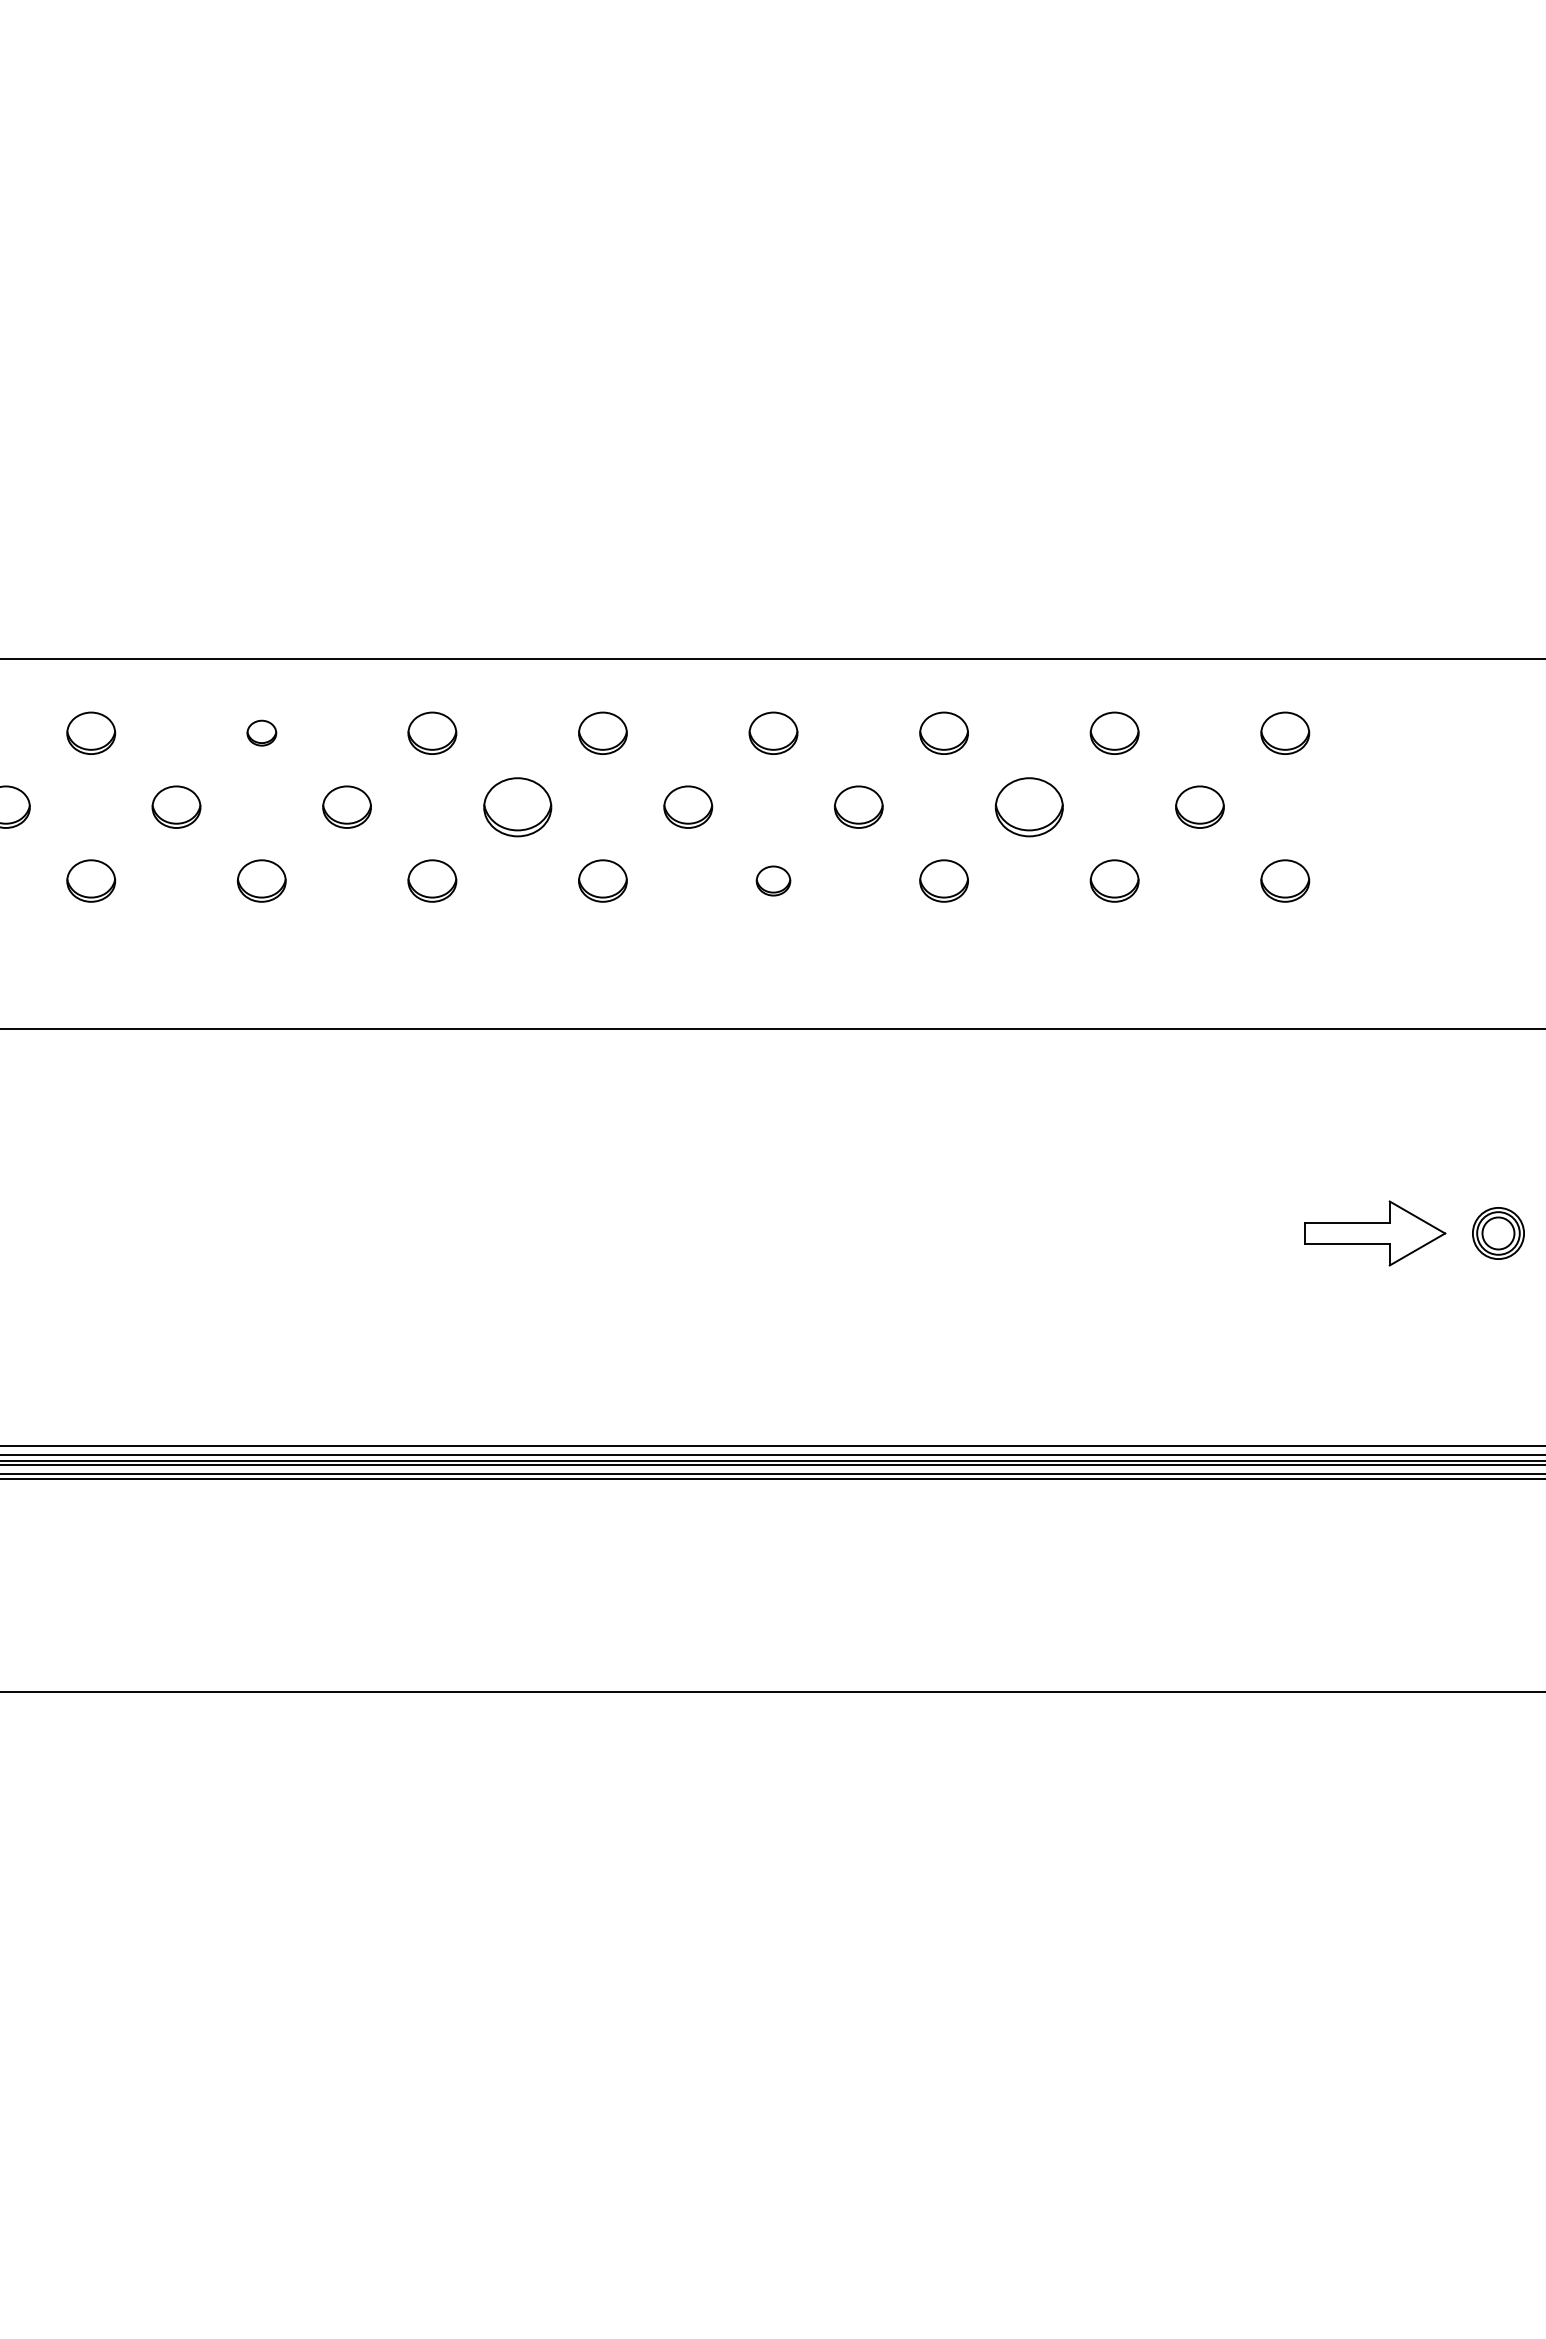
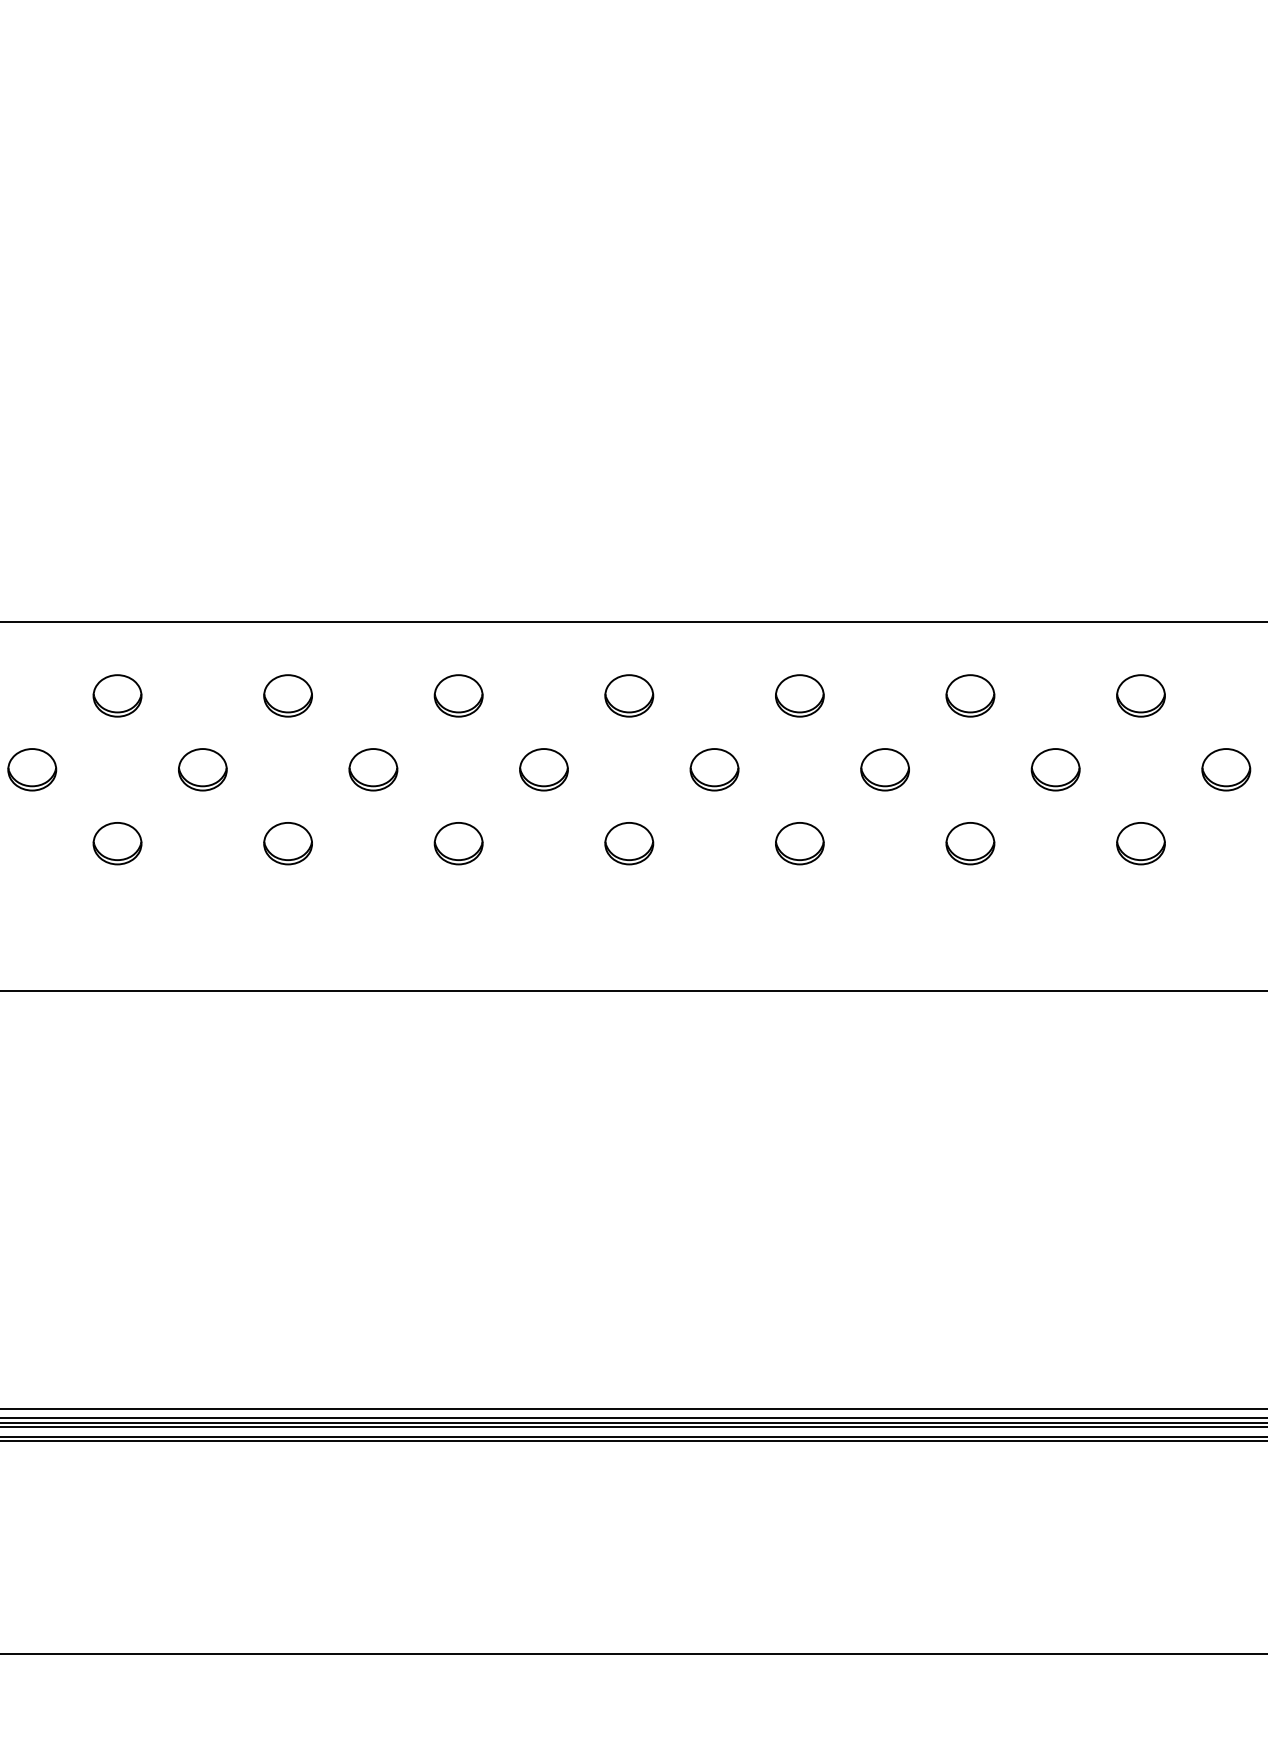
part: (261, 732) -> (287, 695), size x1.67
part: (517, 806) -> (543, 769), size x0.71
part: (1029, 806) -> (1055, 769), size x0.71
part: (773, 880) -> (799, 843), size x1.43

